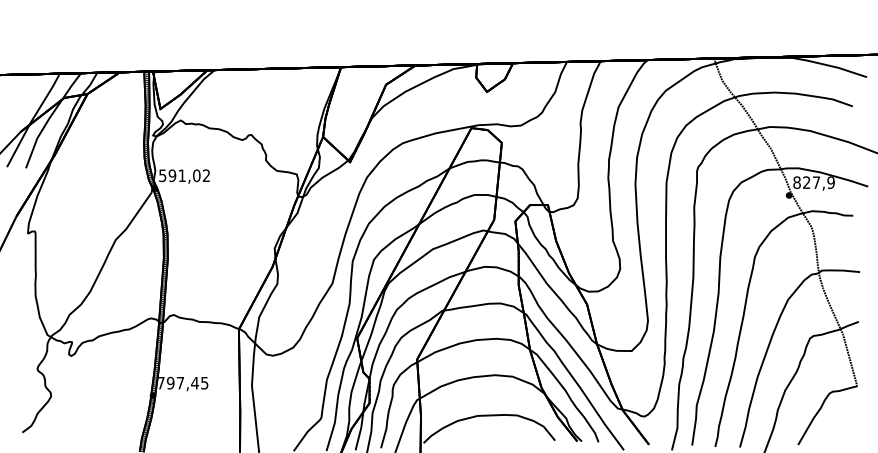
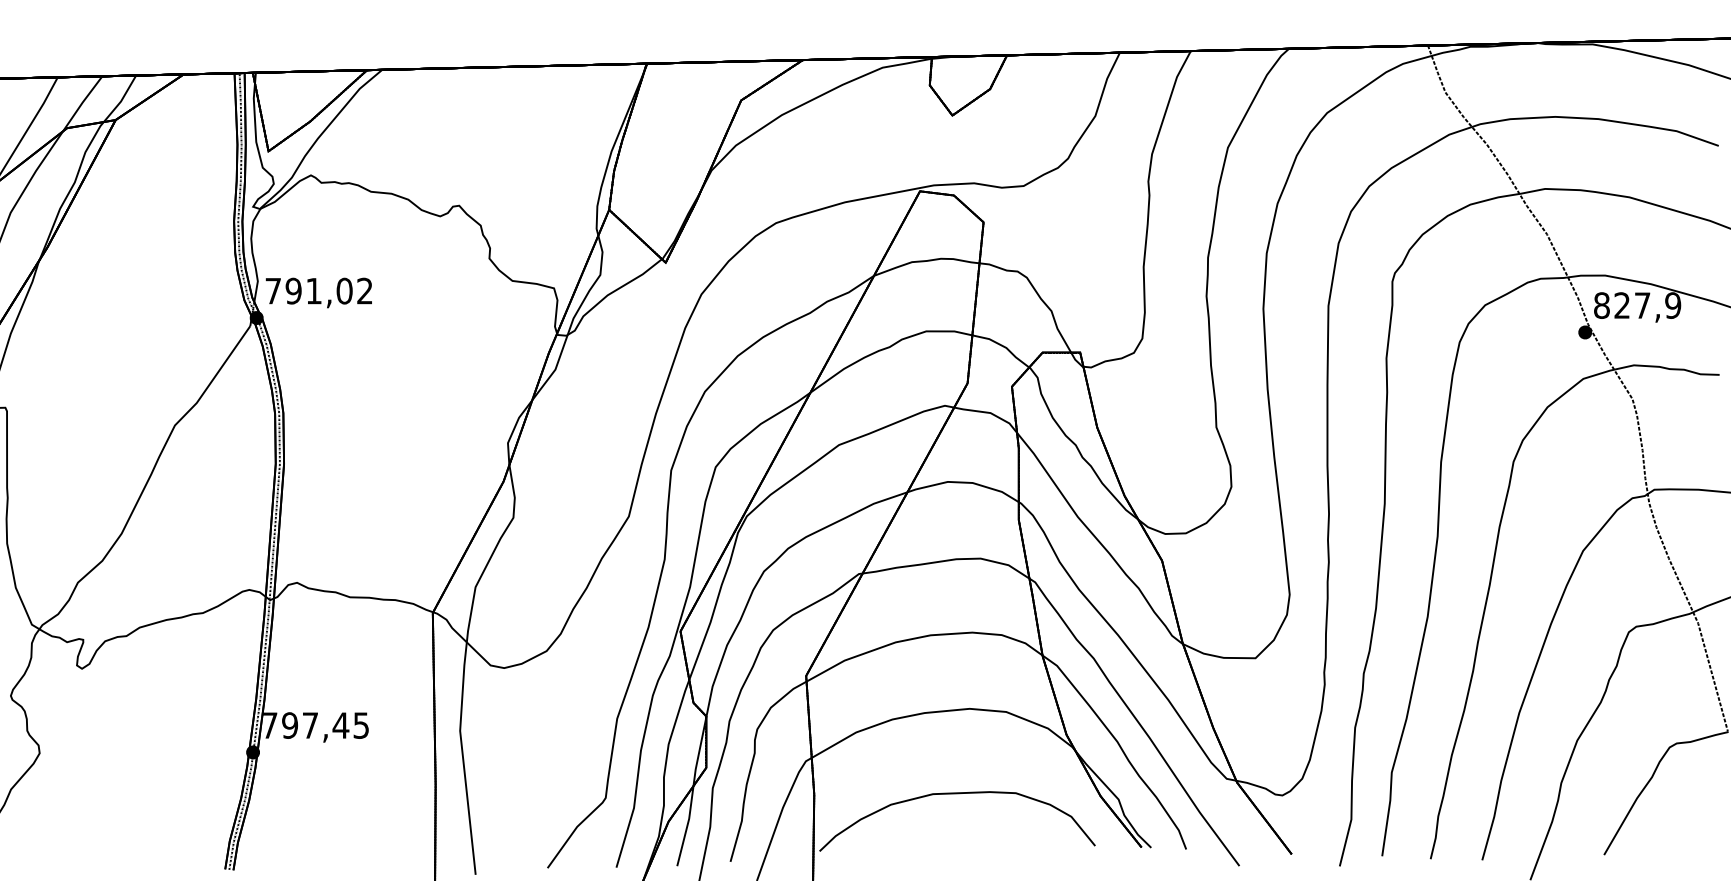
text: (162, 175) -> (272, 290), 591,02 -> 791,02

